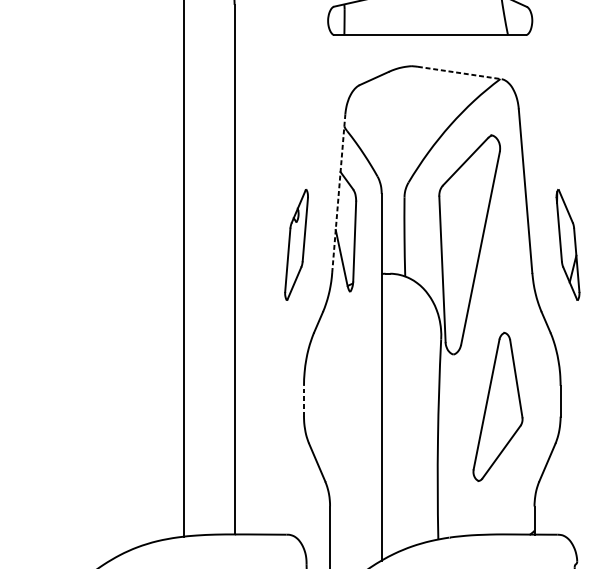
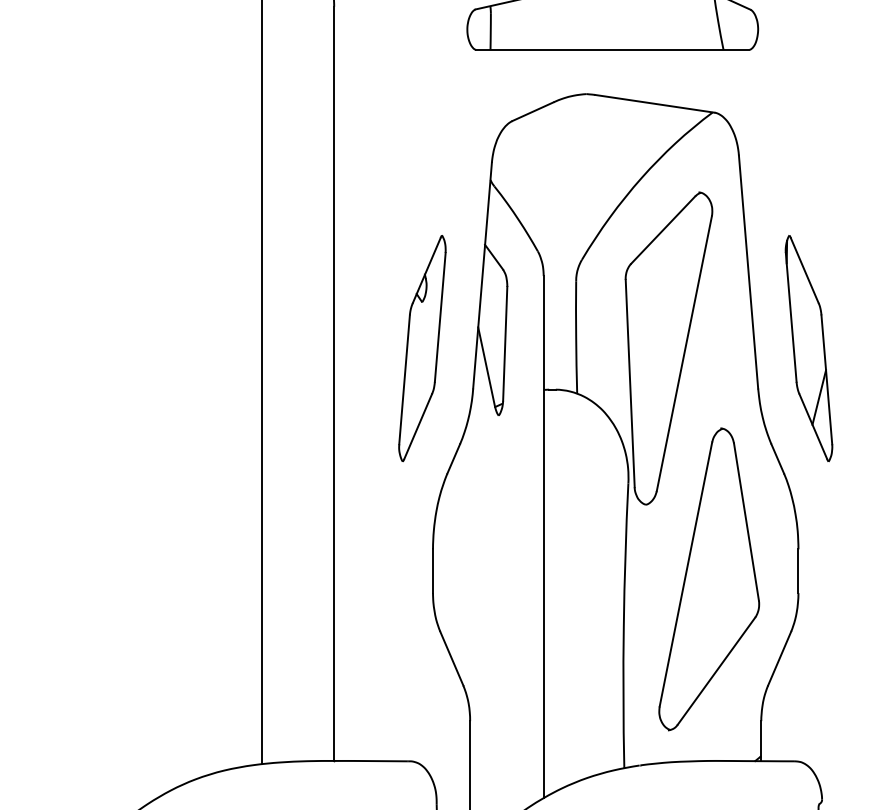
line: (460, 72) -> (655, 103), dashed -> solid
line: (338, 193) -> (482, 275), dashed -> solid
part: (296, 244) -> (422, 348), size x1.43
part: (567, 244) -> (808, 348), size x1.43
line: (304, 401) -> (433, 571), dashed -> solid
part: (498, 407) -> (709, 579), size x1.43

